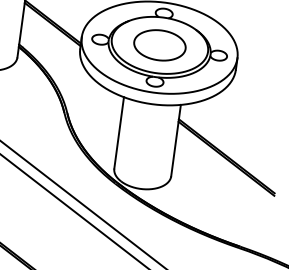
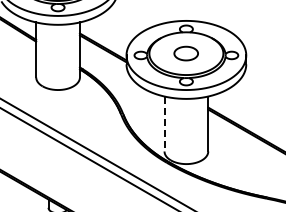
part: (158, 44) -> (185, 53), size x0.6
line: (119, 133) -> (164, 124), solid -> dashed

